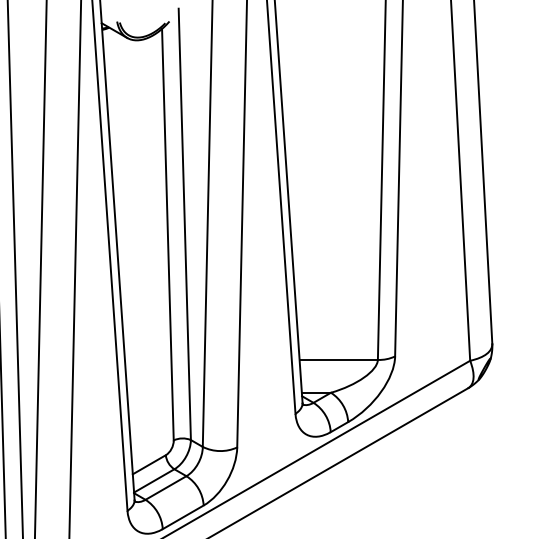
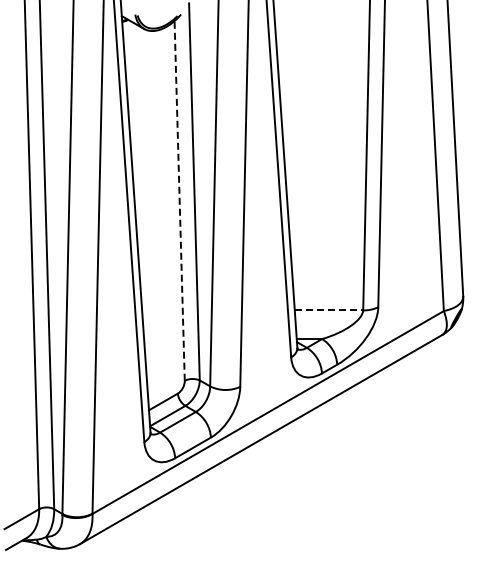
line: (167, 234) -> (179, 200), solid -> dashed
line: (339, 360) -> (329, 310), solid -> dashed

